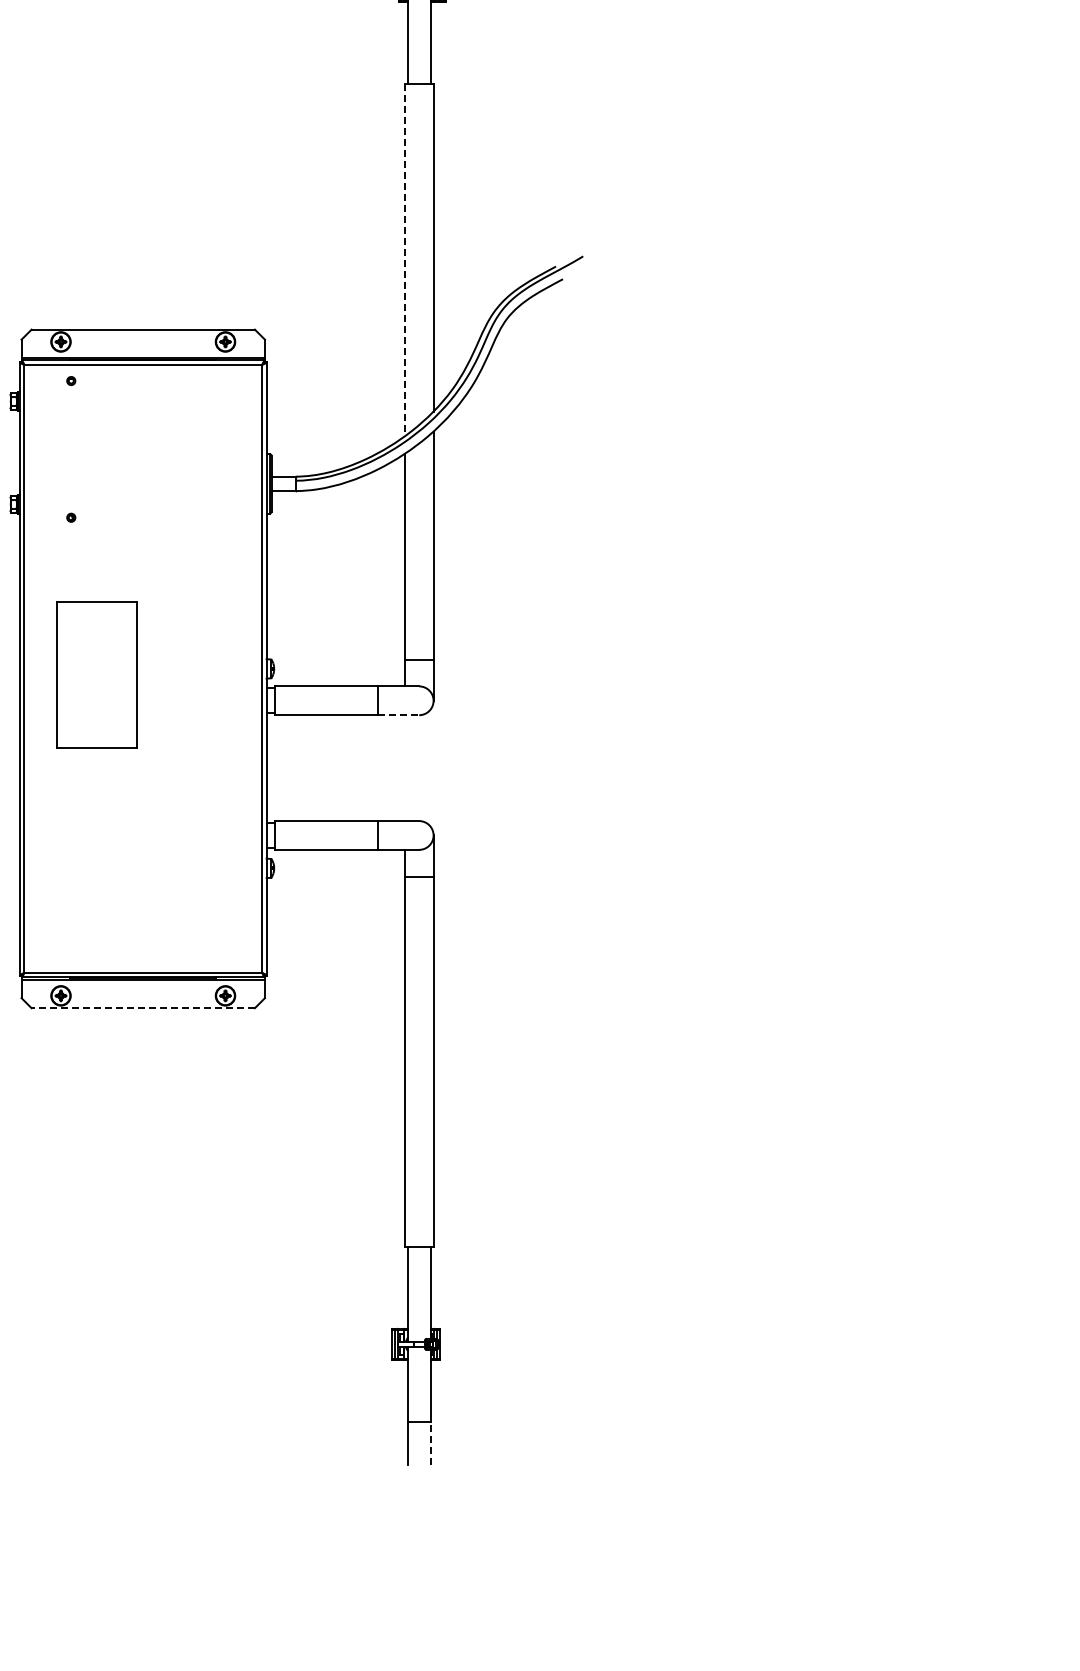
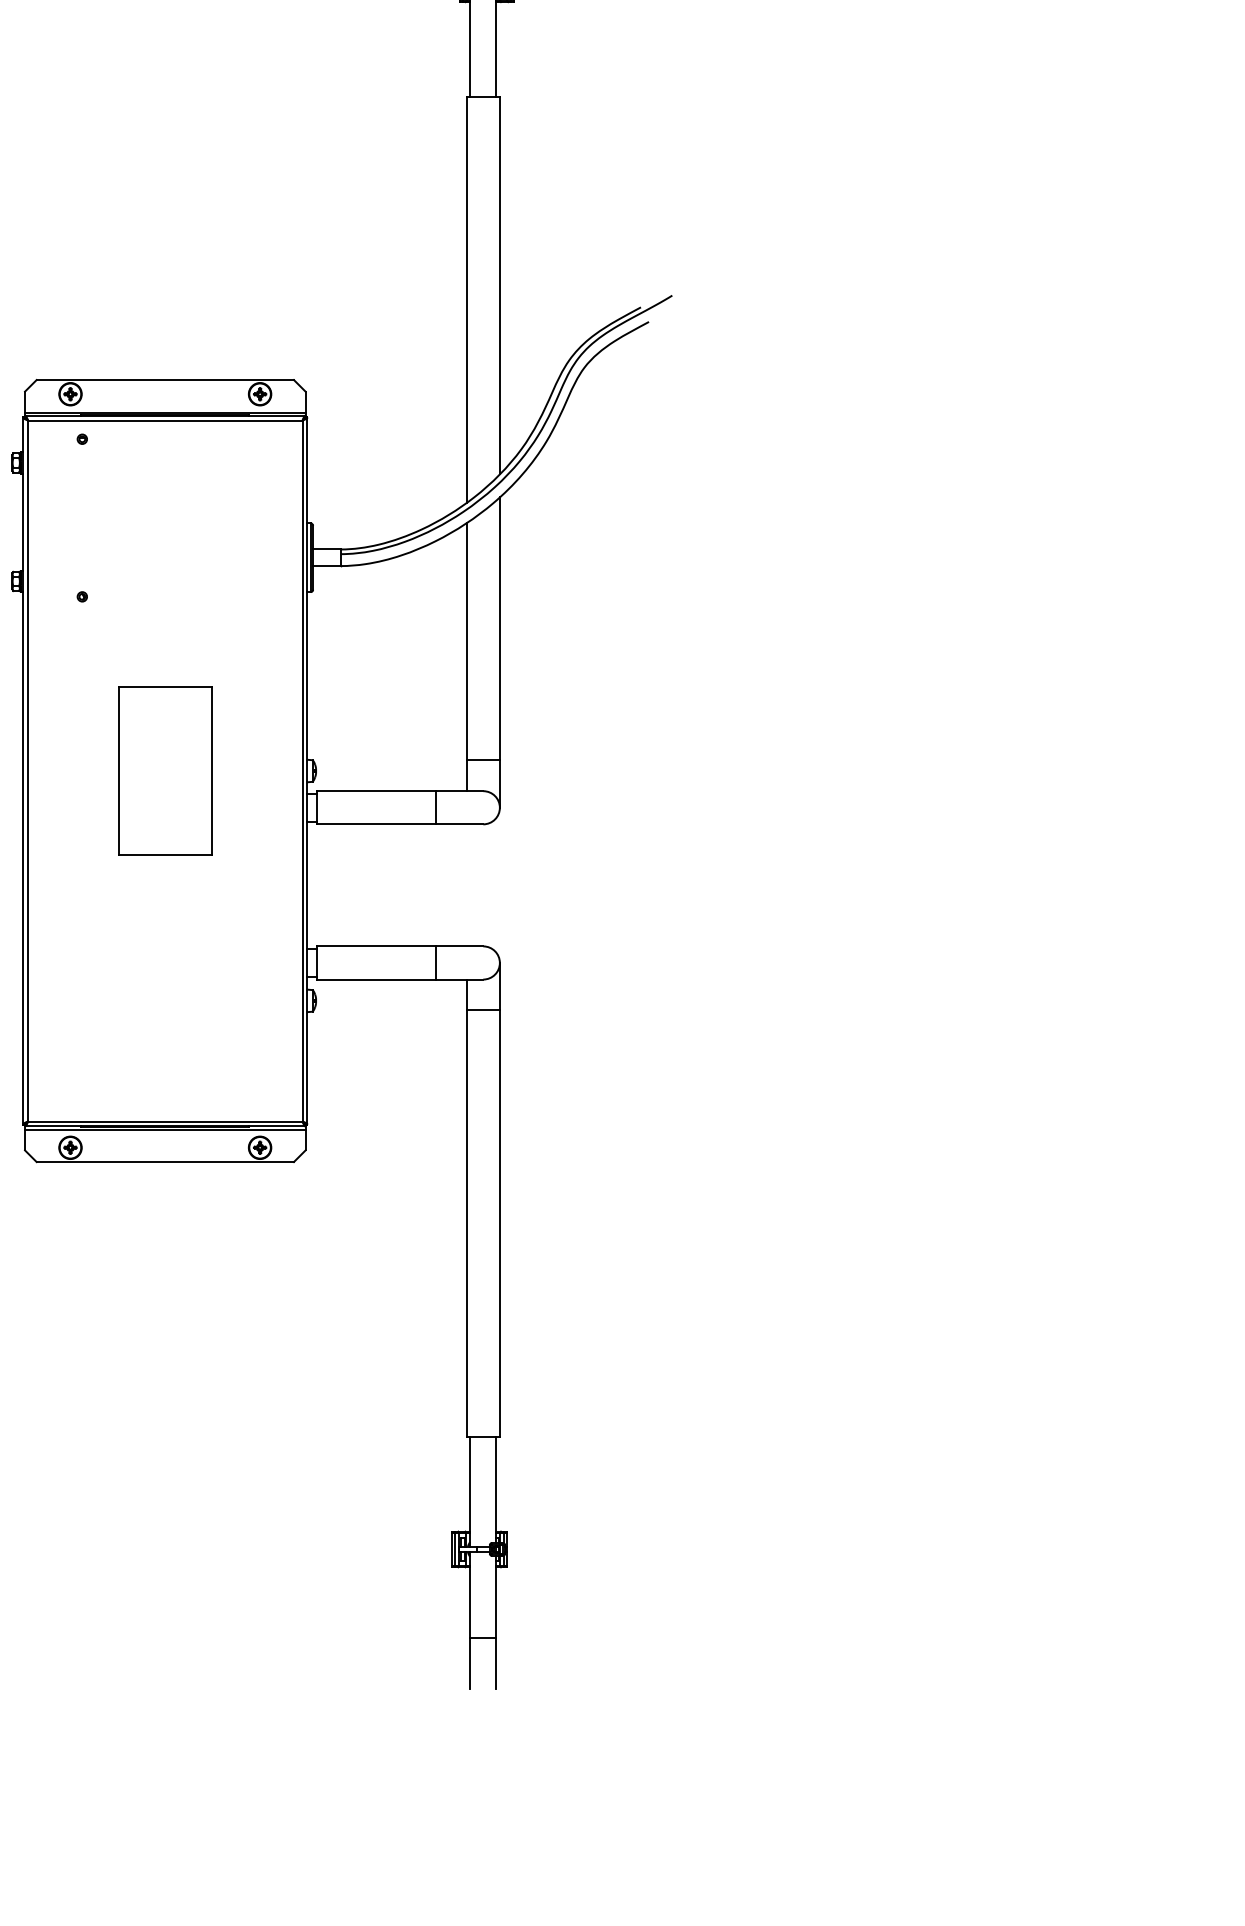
line: (404, 260) -> (466, 300), dashed -> solid
part: (96, 674) -> (164, 770), moved
line: (398, 715) -> (459, 824), dashed -> solid
line: (143, 1008) -> (165, 1162), dashed -> solid
line: (430, 1443) -> (496, 1663), dashed -> solid

